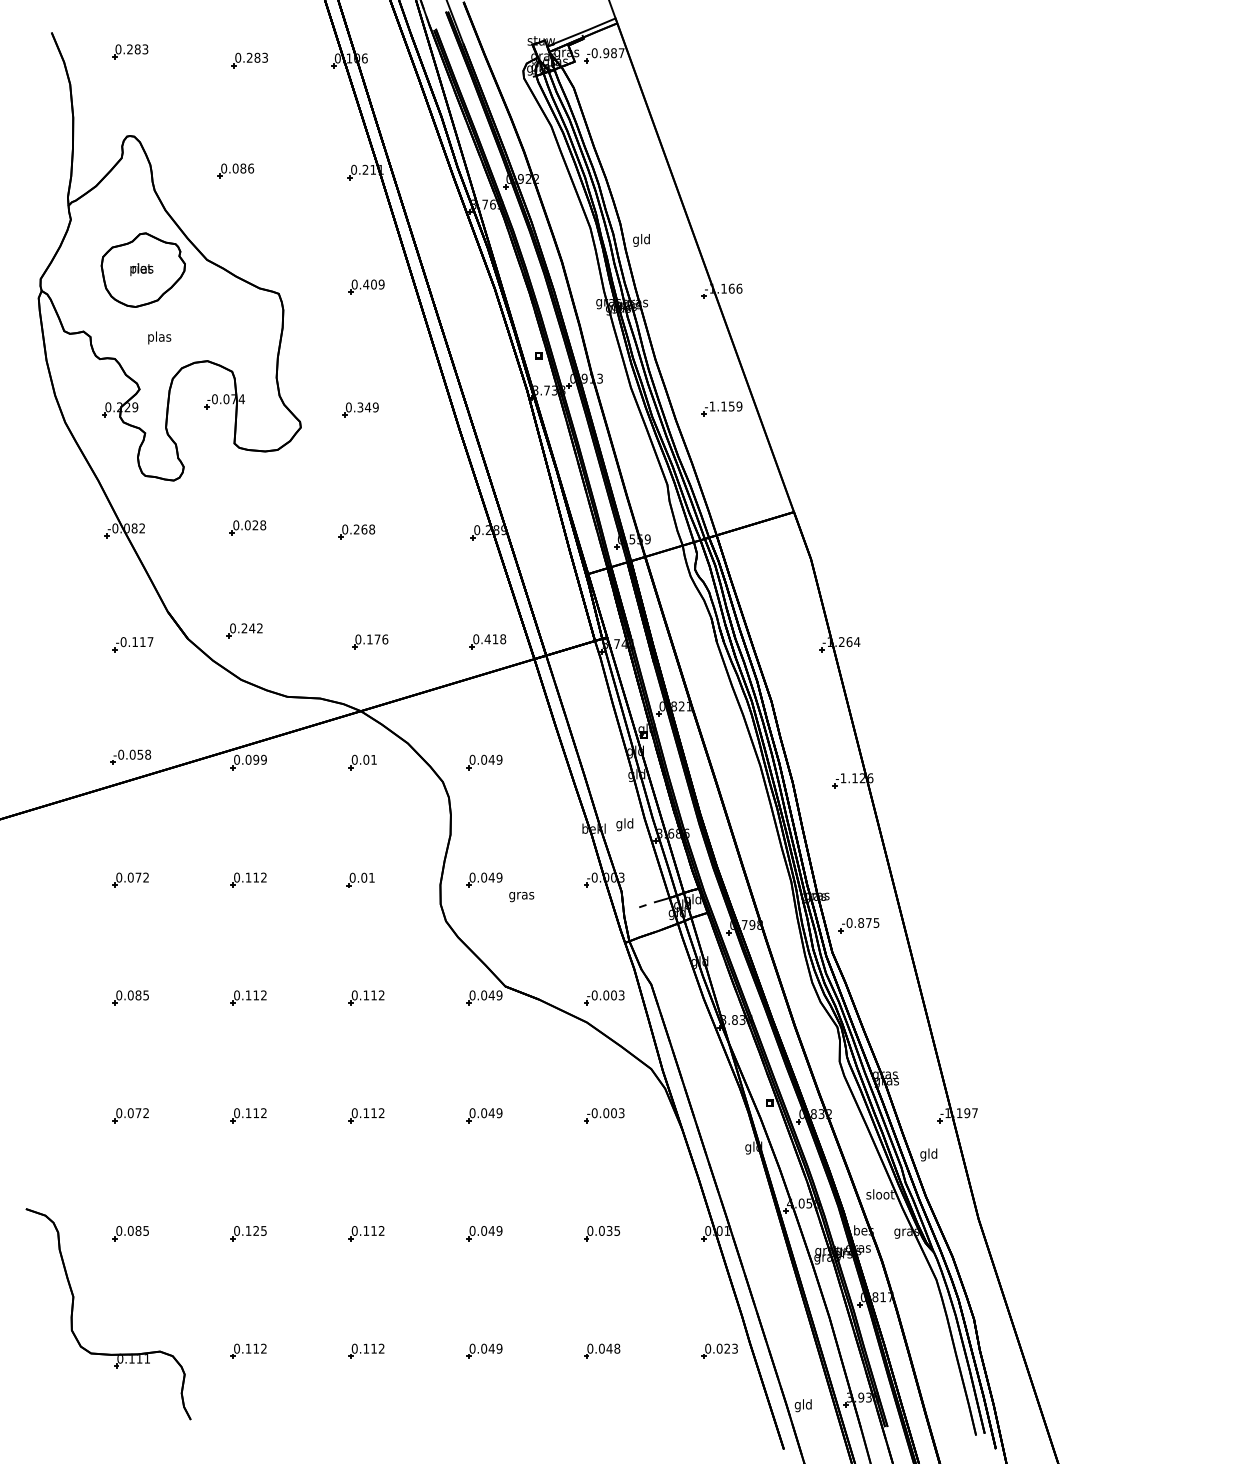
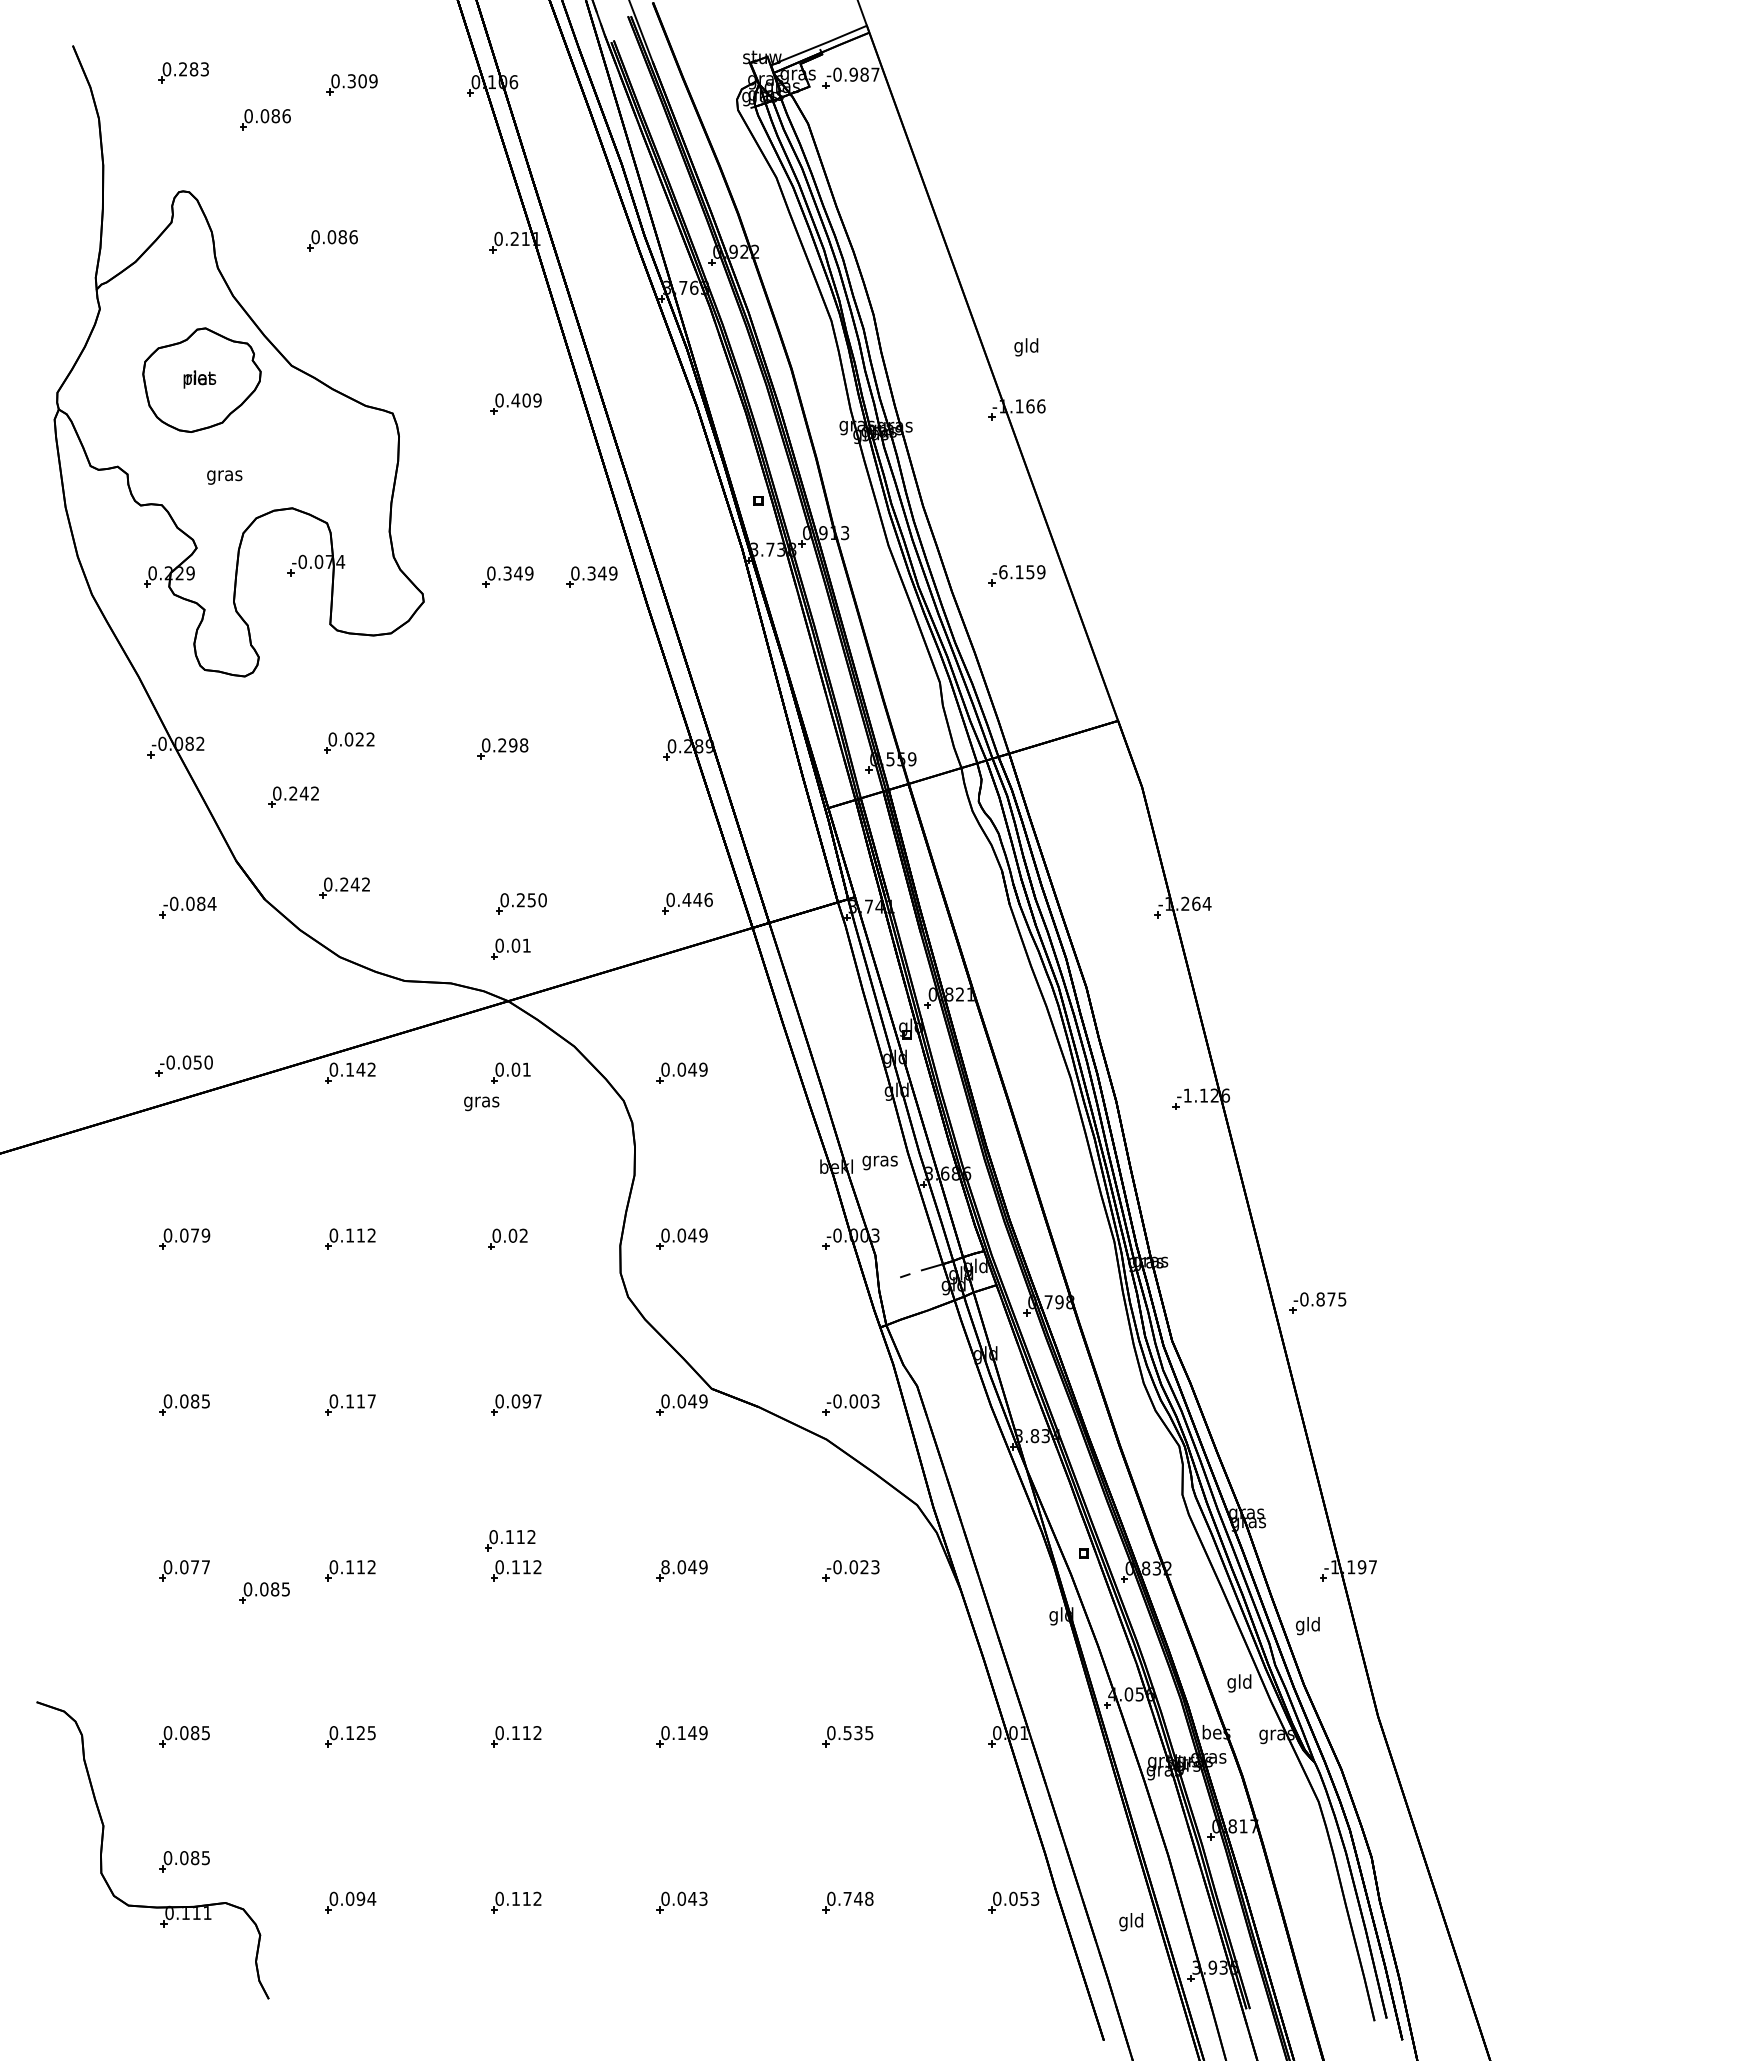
text: (257, 58) -> (362, 81), 0.283 -> 0.309
part: (188, 85) -> (265, 119), added
text: (641, 240) -> (1026, 347), moved
text: (159, 337) -> (224, 475), plas -> gras
text: (712, 406) -> (1003, 572), -1.159 -> -6.159
part: (419, 409) -> (591, 576), added
text: (263, 525) -> (370, 739), 0.028 -> 0.022
text: (364, 529) -> (513, 745), 0.268 -> 0.298
part: (208, 565) -> (293, 796), added
text: (498, 638) -> (702, 899), 0.418 -> 0.446
text: (377, 639) -> (531, 900), 0.176 -> 0.250
text: (143, 641) -> (201, 903), -0.117 -> -0.084
part: (362, 673) -> (510, 948), added
text: (147, 754) -> (208, 1062), -0.058 -> -0.050
text: (255, 759) -> (360, 1069), 0.099 -> 0.142
text: (624, 825) -> (879, 1161), gld -> gras
text: (145, 877) -> (205, 1235), 0.072 -> 0.079
text: (371, 877) -> (523, 1235), 0.01 -> 0.02
text: (521, 896) -> (481, 1103), moved
part: (858, 925) -> (1317, 1302), moved
text: (263, 995) -> (371, 1401), 0.112 -> 0.117
text: (373, 995) -> (526, 1401), 0.112 -> 0.097
part: (362, 1094) -> (510, 1540), added
text: (472, 1112) -> (665, 1566), 0.049 -> 8.049
text: (145, 1113) -> (205, 1567), 0.072 -> 0.077
text: (613, 1113) -> (864, 1567), -0.003 -> -0.023
part: (187, 1131) -> (264, 1592), added
text: (880, 1195) -> (1239, 1683), sloot -> gld
text: (483, 1231) -> (681, 1733), 0.049 -> 0.149
text: (601, 1231) -> (847, 1733), 0.035 -> 0.535
part: (130, 1322) -> (184, 1861), added
text: (255, 1348) -> (360, 1898), 0.112 -> 0.094
text: (499, 1348) -> (703, 1898), 0.049 -> 0.043
text: (601, 1348) -> (847, 1898), 0.048 -> 0.748
text: (727, 1348) -> (1024, 1898), 0.023 -> 0.053
text: (803, 1405) -> (1131, 1922), moved

